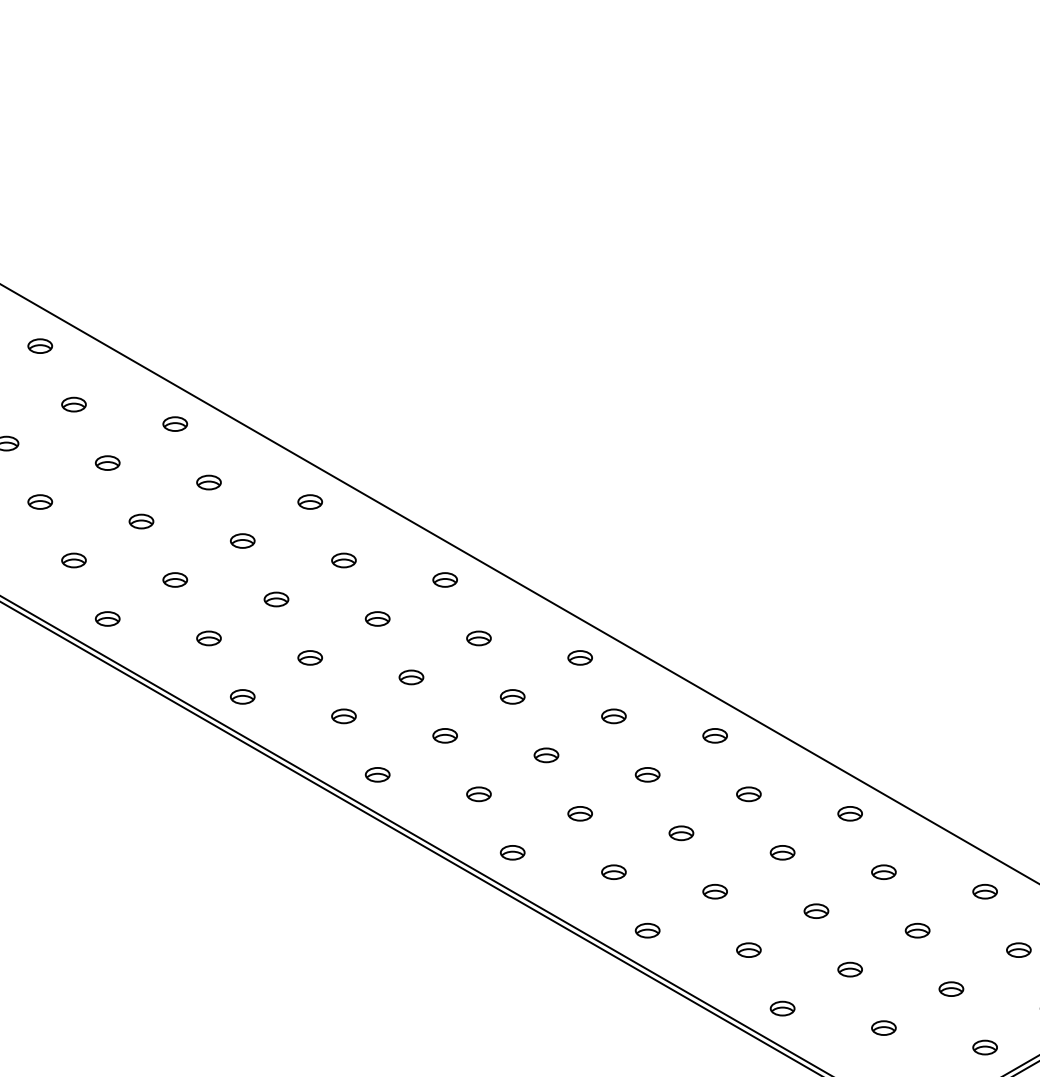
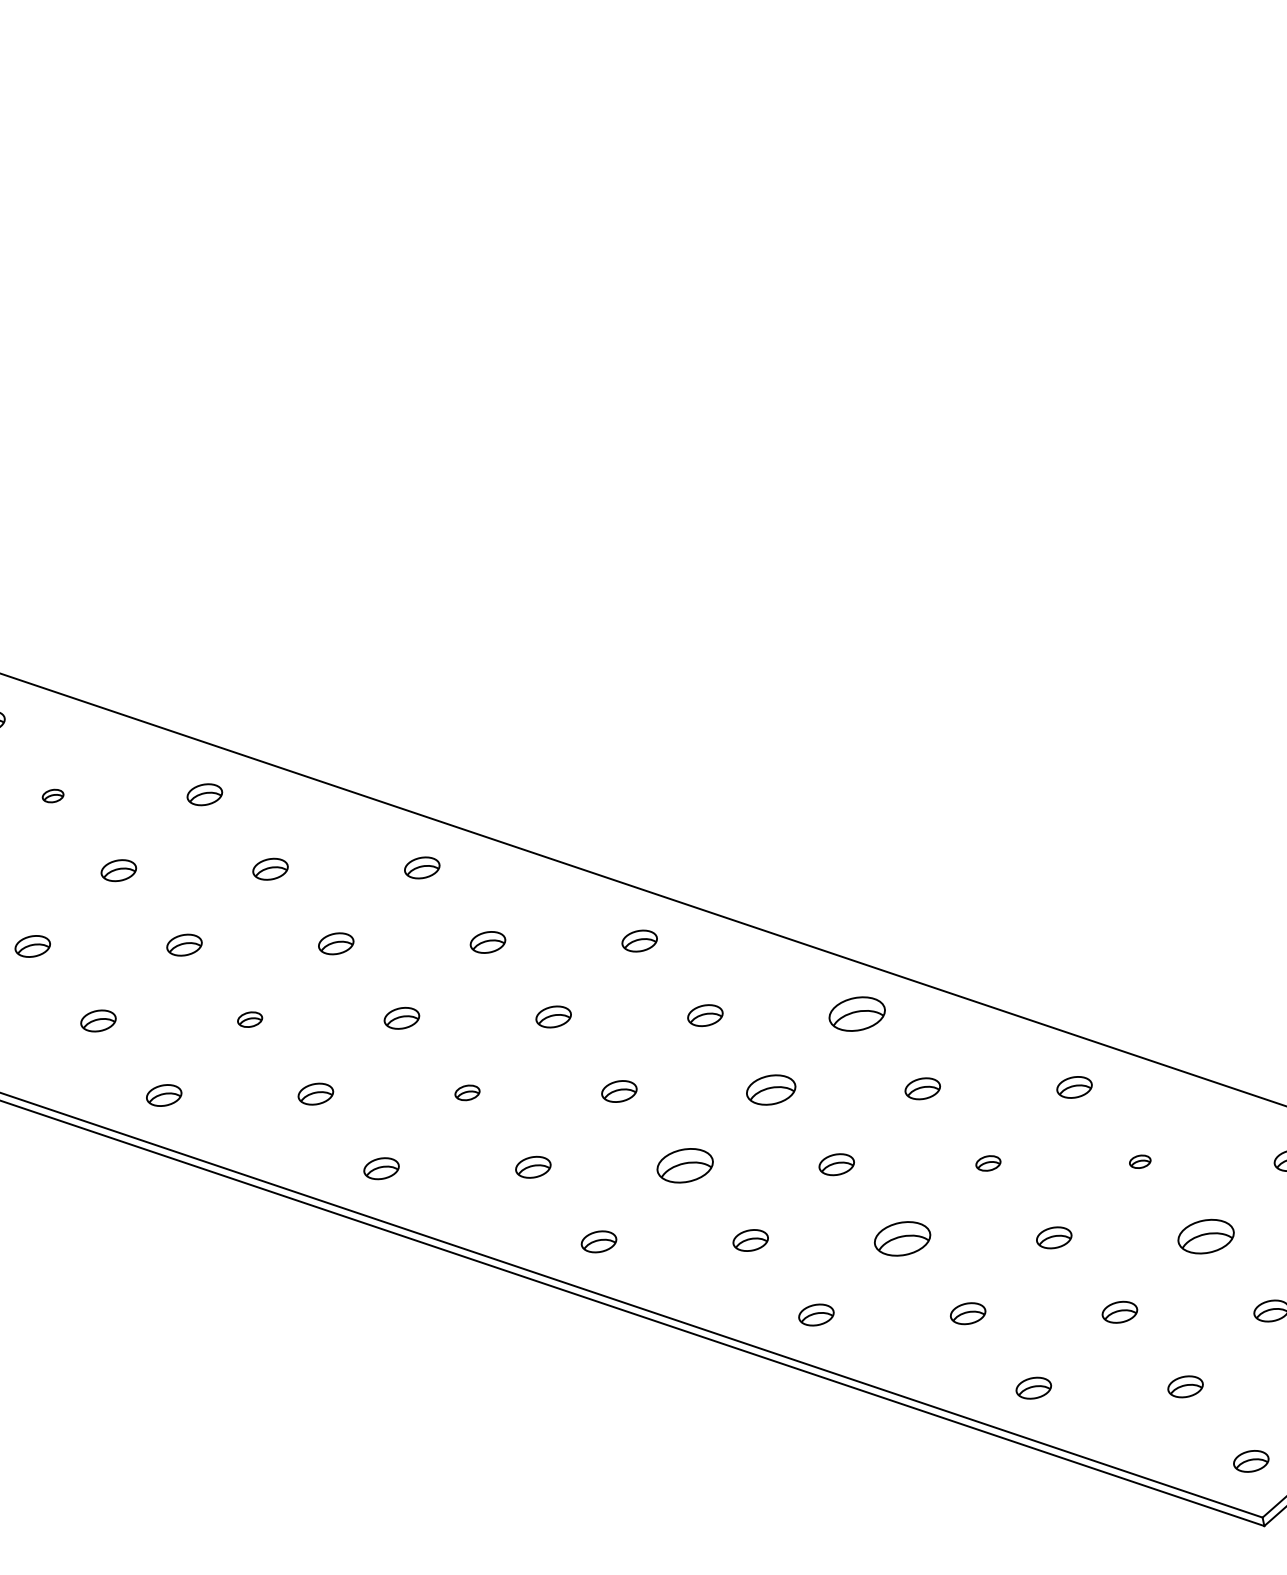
part: (208, 482) -> (52, 796), size x0.6
part: (309, 657) -> (249, 1019), size x0.7
part: (444, 735) -> (466, 1092), size x0.7
part: (714, 735) -> (856, 1013), size x1.6
part: (647, 774) -> (770, 1089), size x1.4
part: (579, 813) -> (683, 1165), size x1.6
part: (782, 852) -> (988, 1162), size x0.7
part: (883, 871) -> (1139, 1161), size x0.6
part: (714, 891) -> (901, 1239), size x1.6
part: (917, 930) -> (1205, 1236), size x1.6

